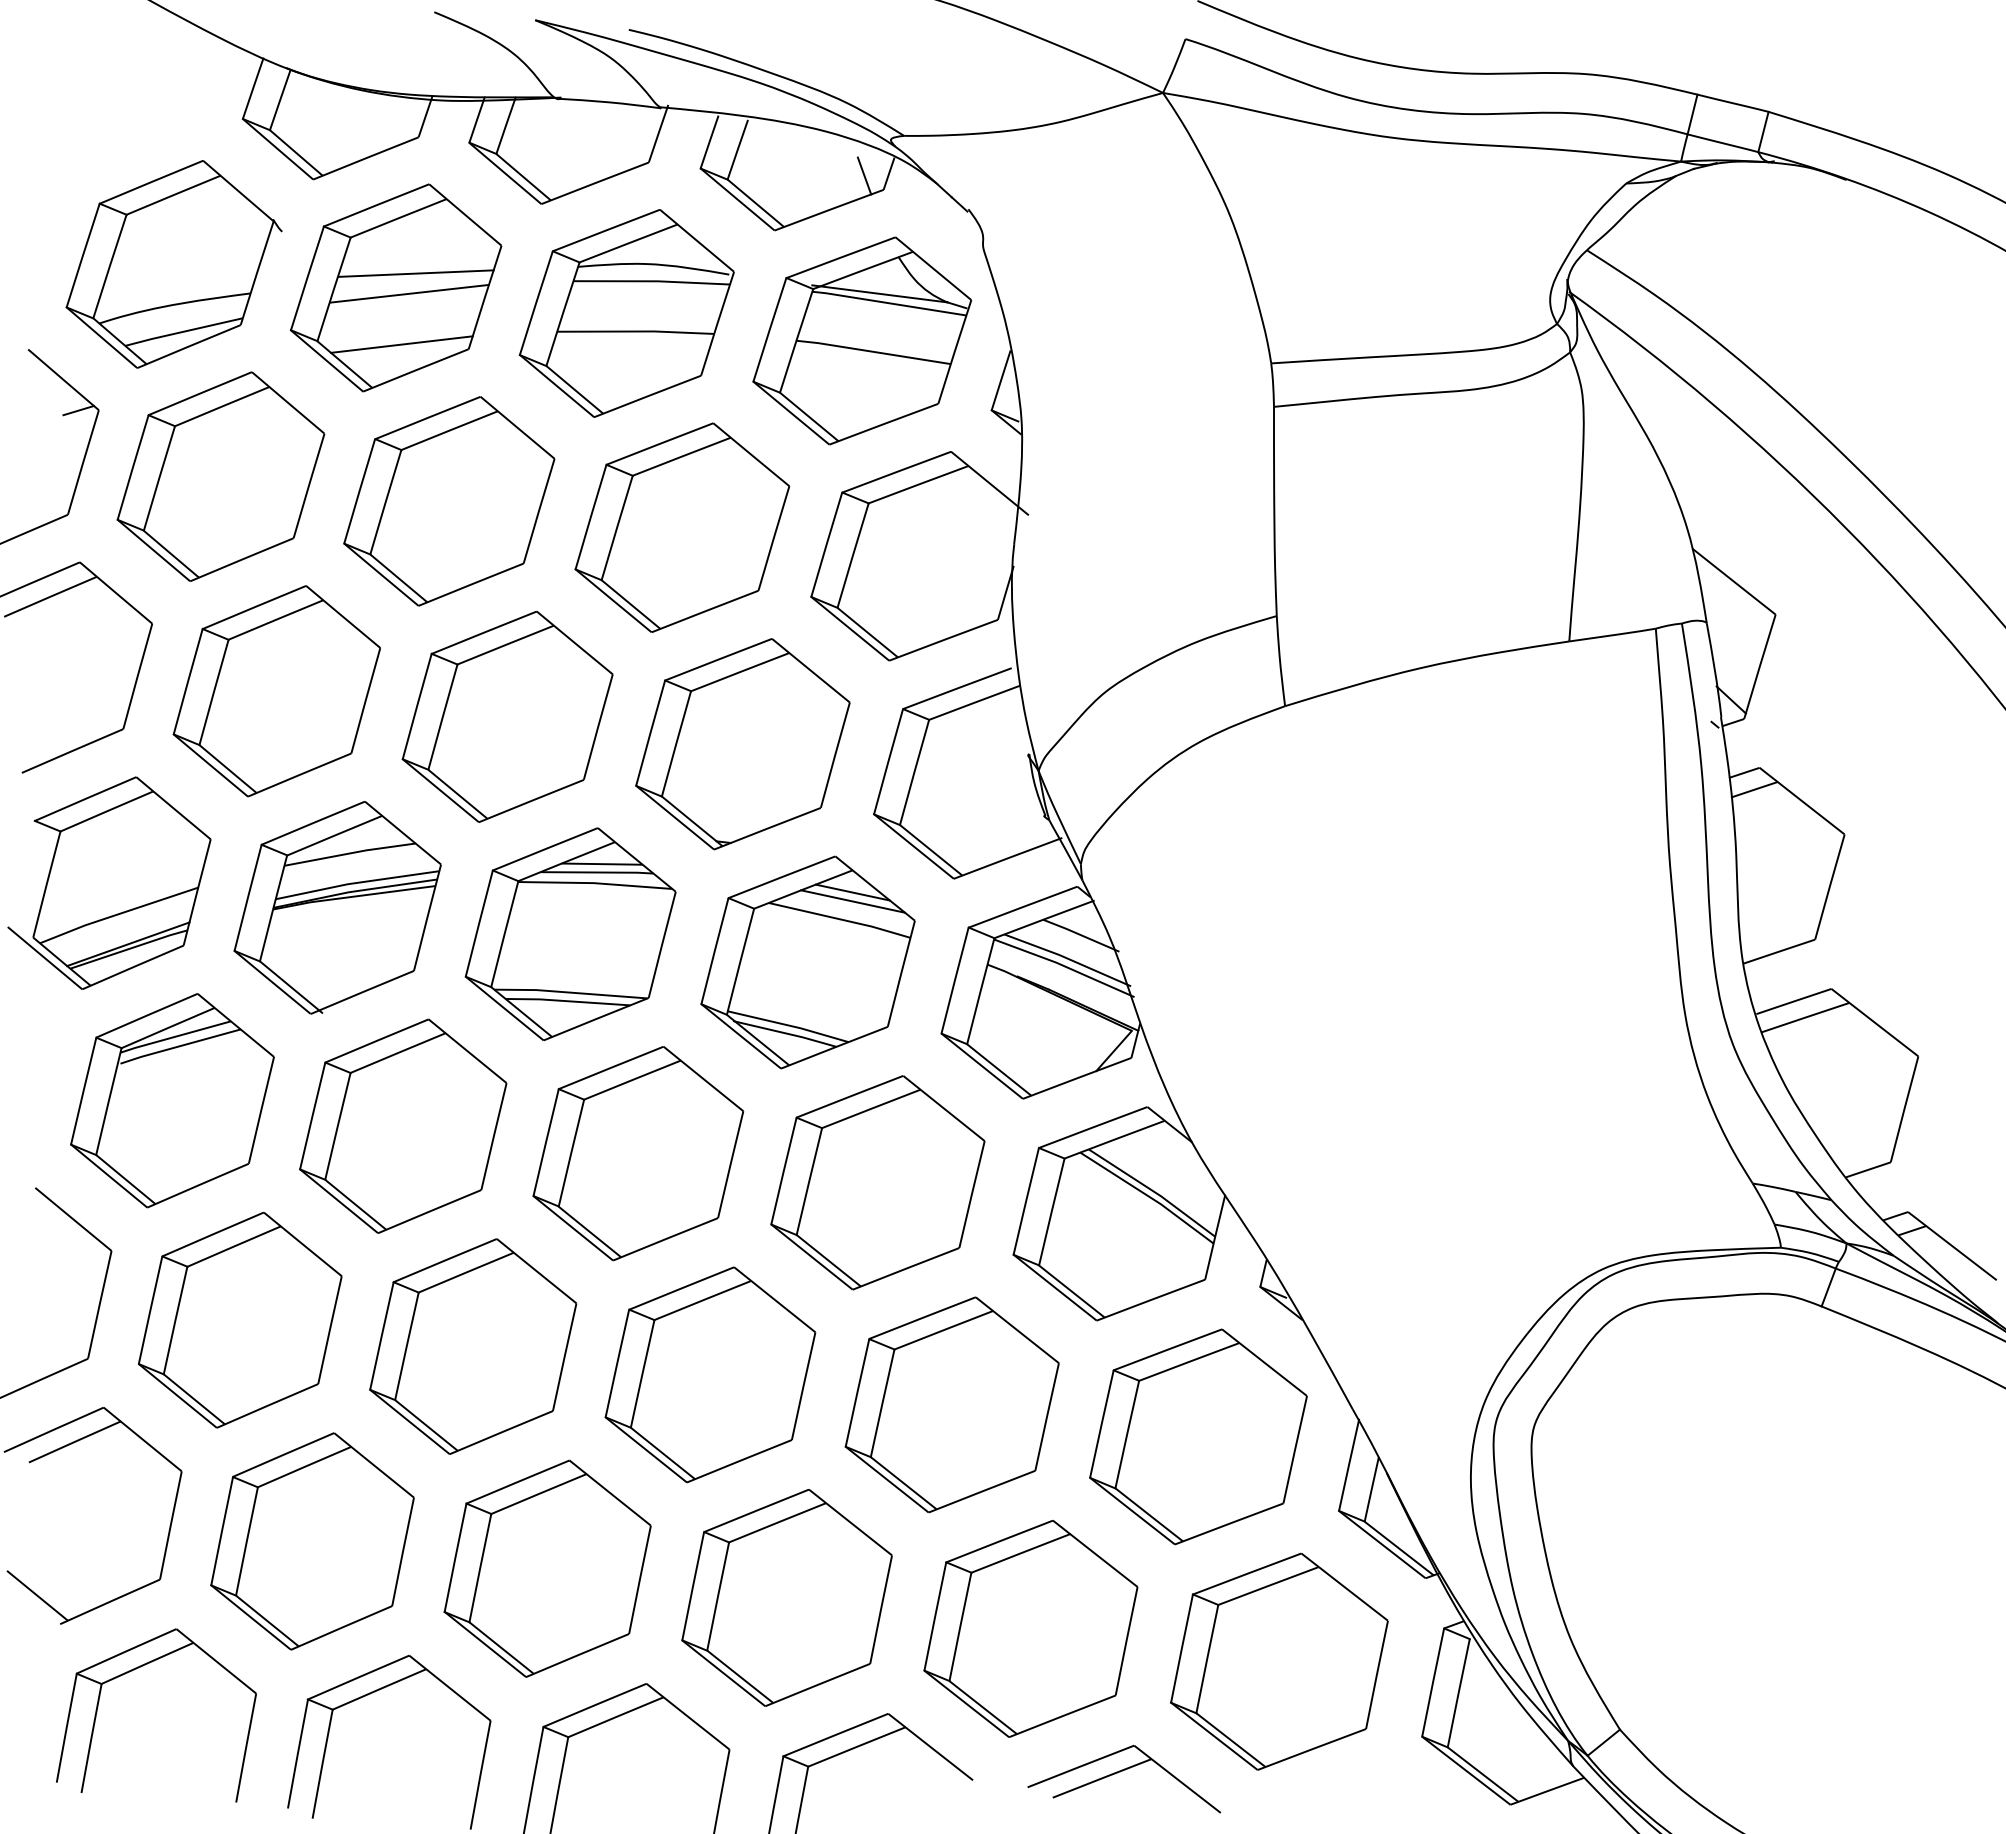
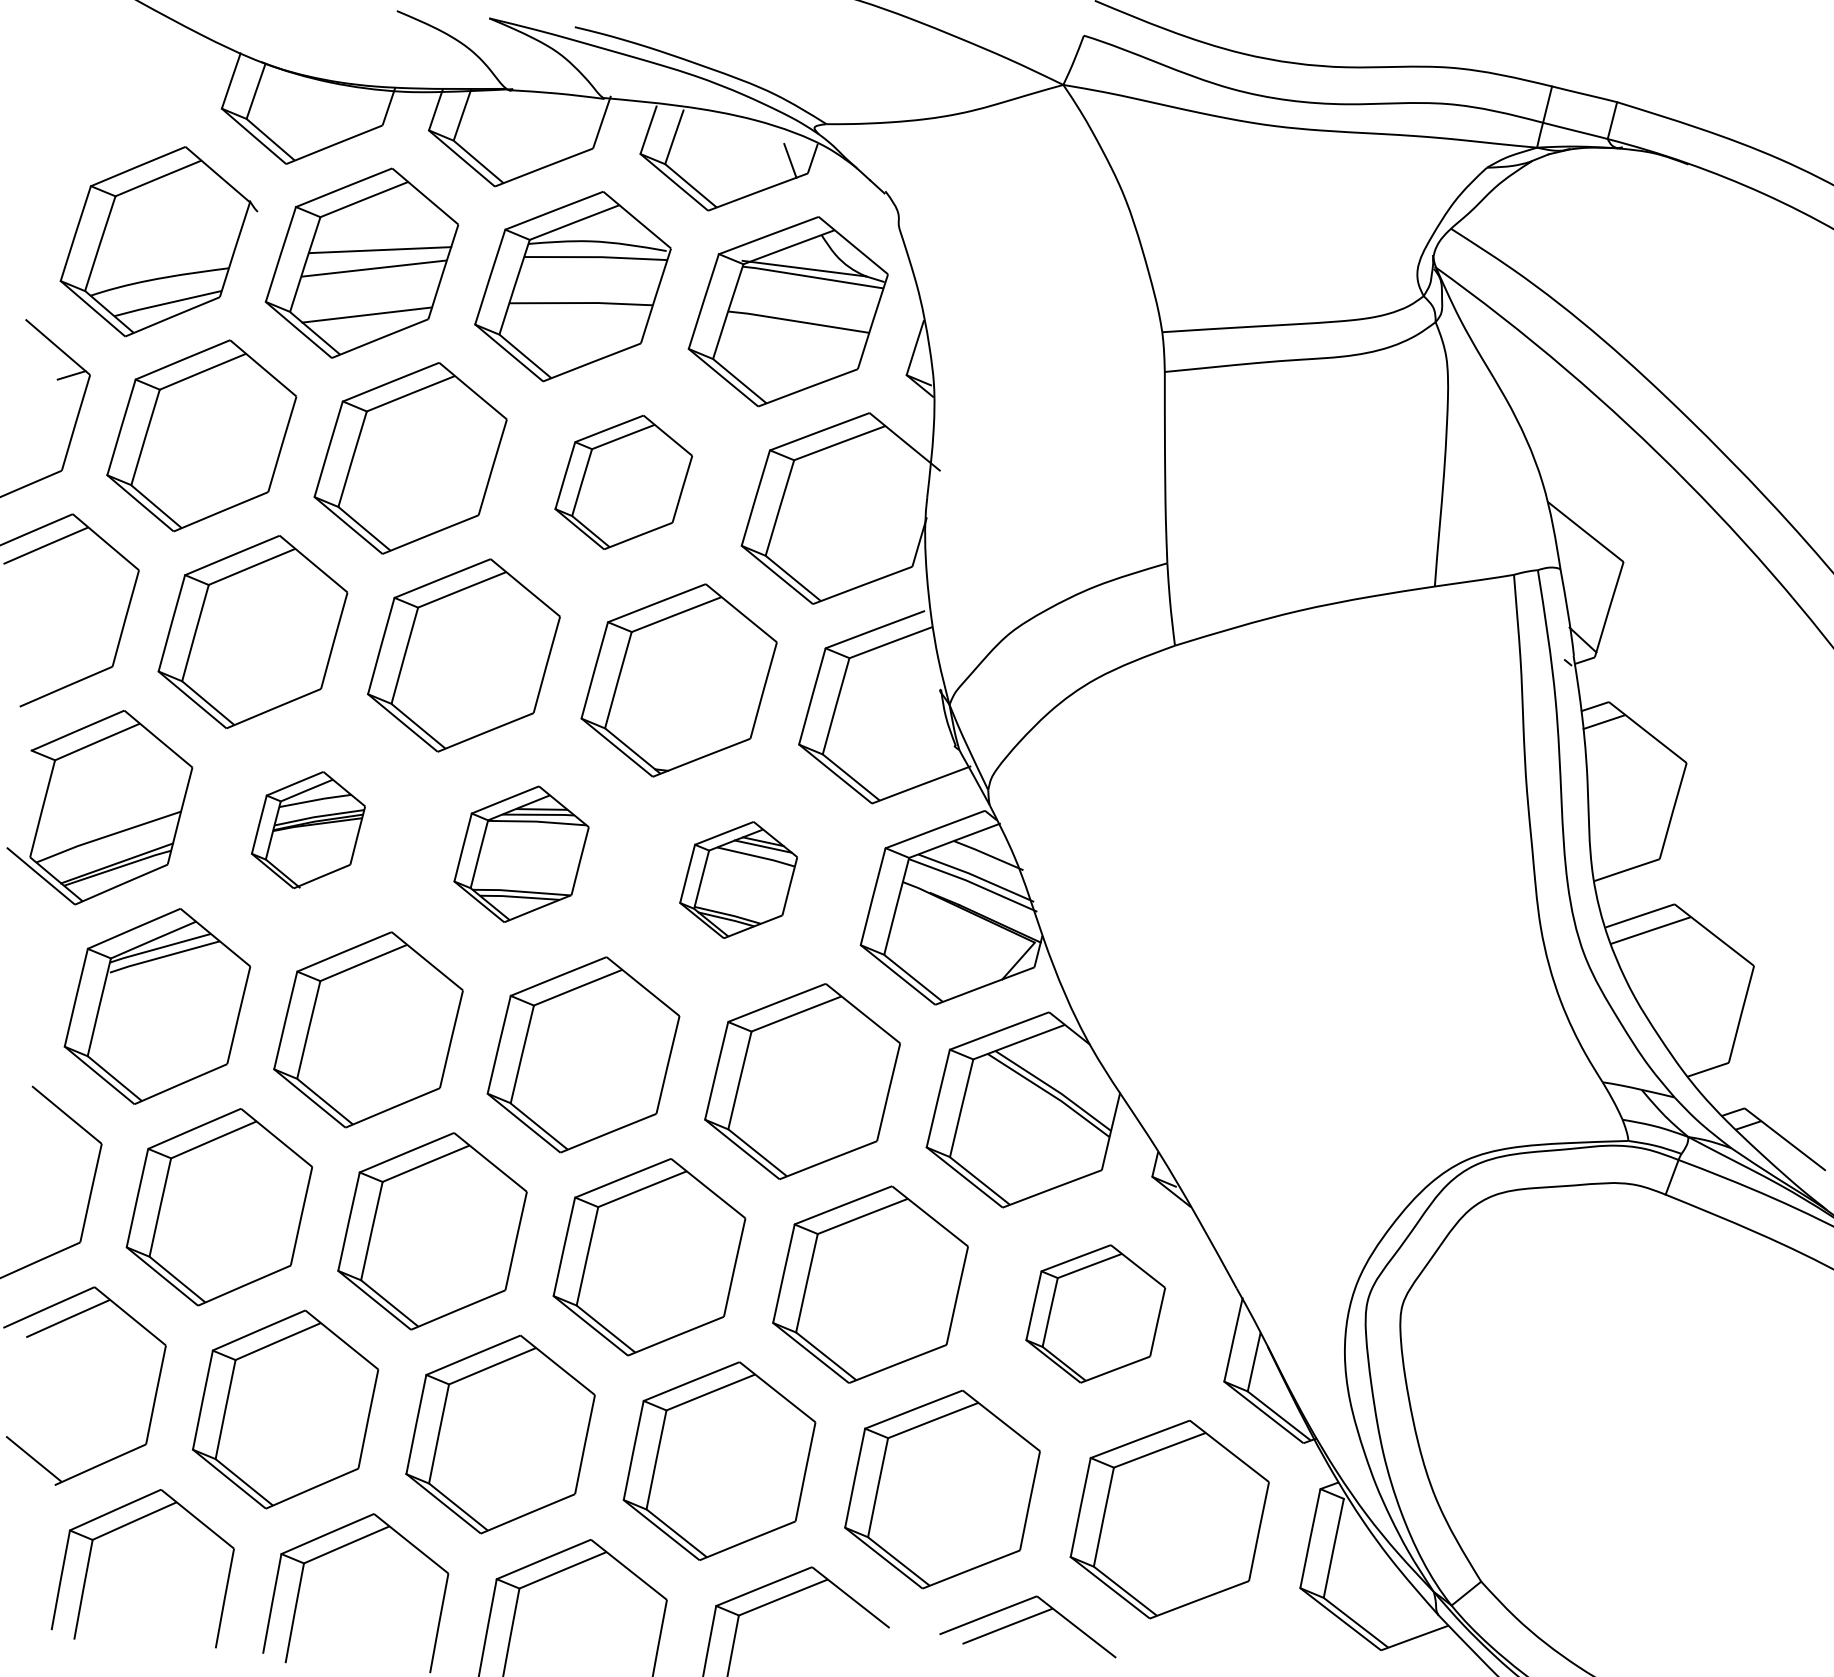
part: (682, 527) -> (623, 482), size x0.7
part: (337, 907) -> (308, 829), size x0.6
part: (570, 934) -> (521, 854), size x0.7
part: (807, 962) -> (738, 880), size x0.6
part: (1198, 1436) -> (1095, 1313), size x0.7

